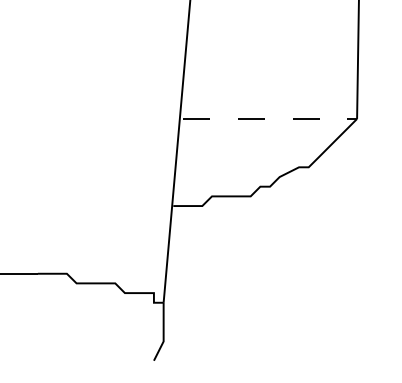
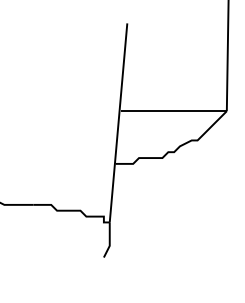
line: (270, 119) -> (174, 111), dashed -> solid

